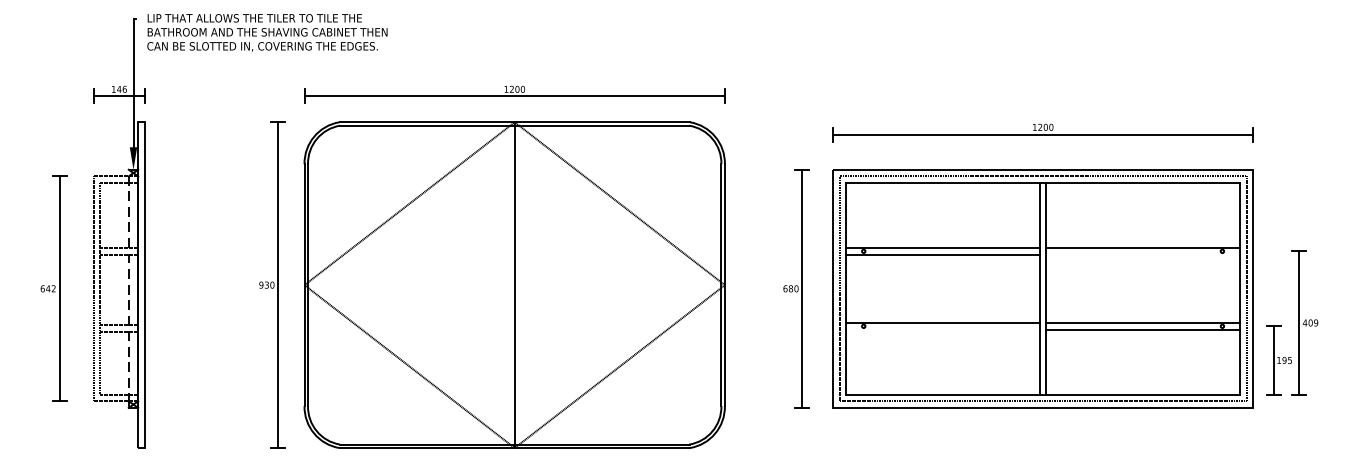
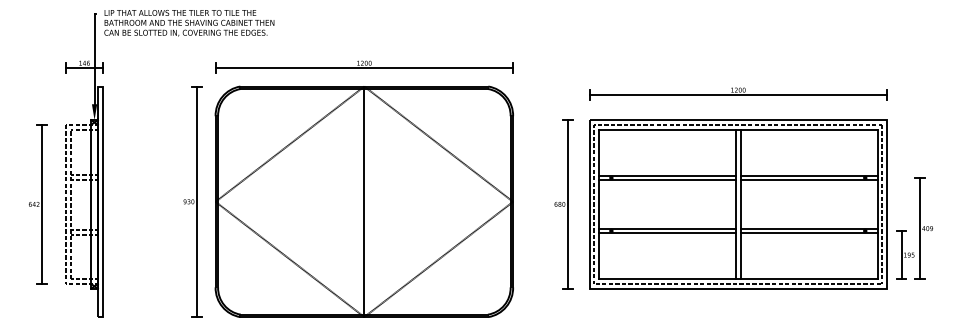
line: (1142, 255) -> (808, 180), added
line: (129, 279) -> (91, 197), dashed -> solid
line: (943, 329) -> (667, 233), added

